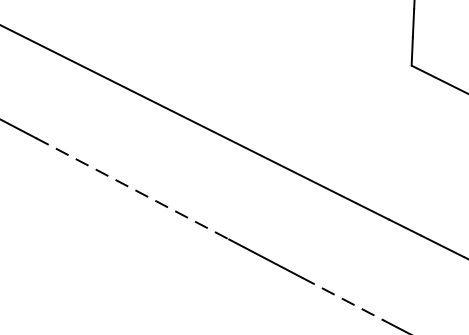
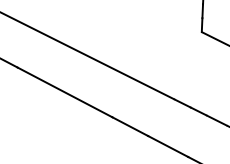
line: (133, 188) -> (65, 92), dashed -> solid
line: (343, 299) -> (168, 146), dashed -> solid

